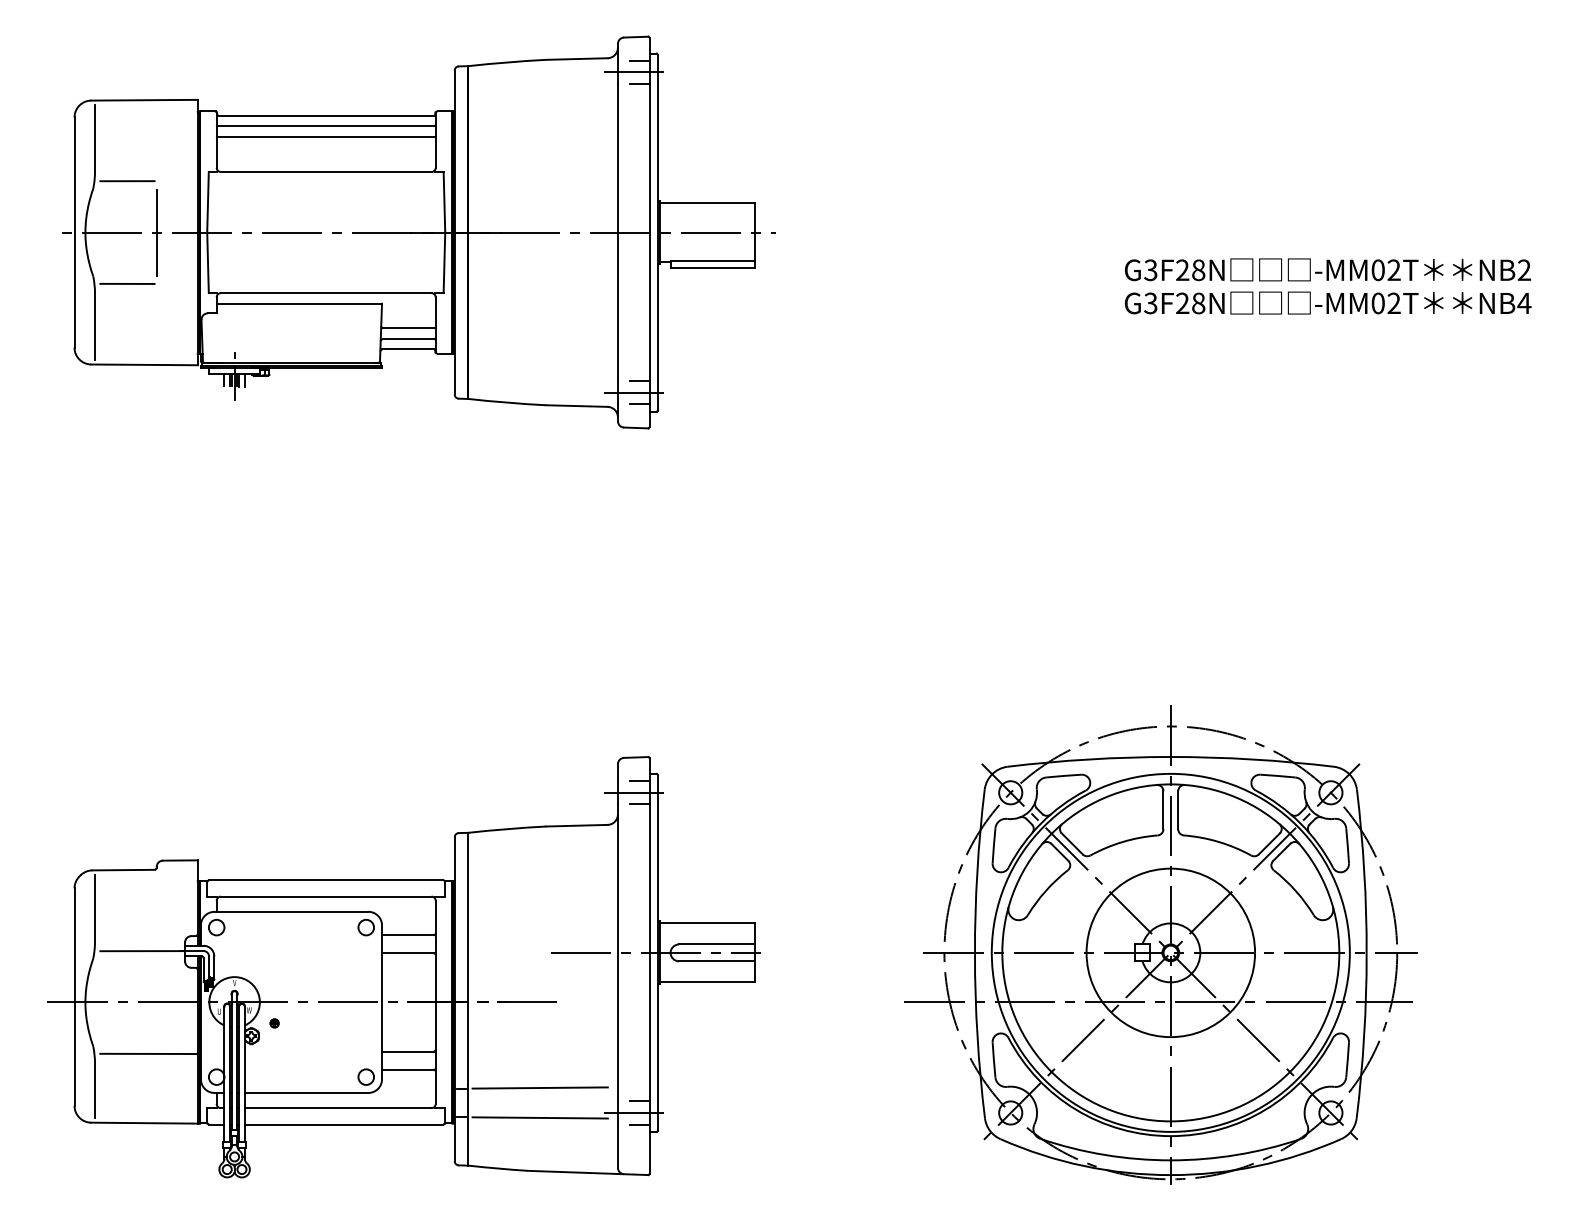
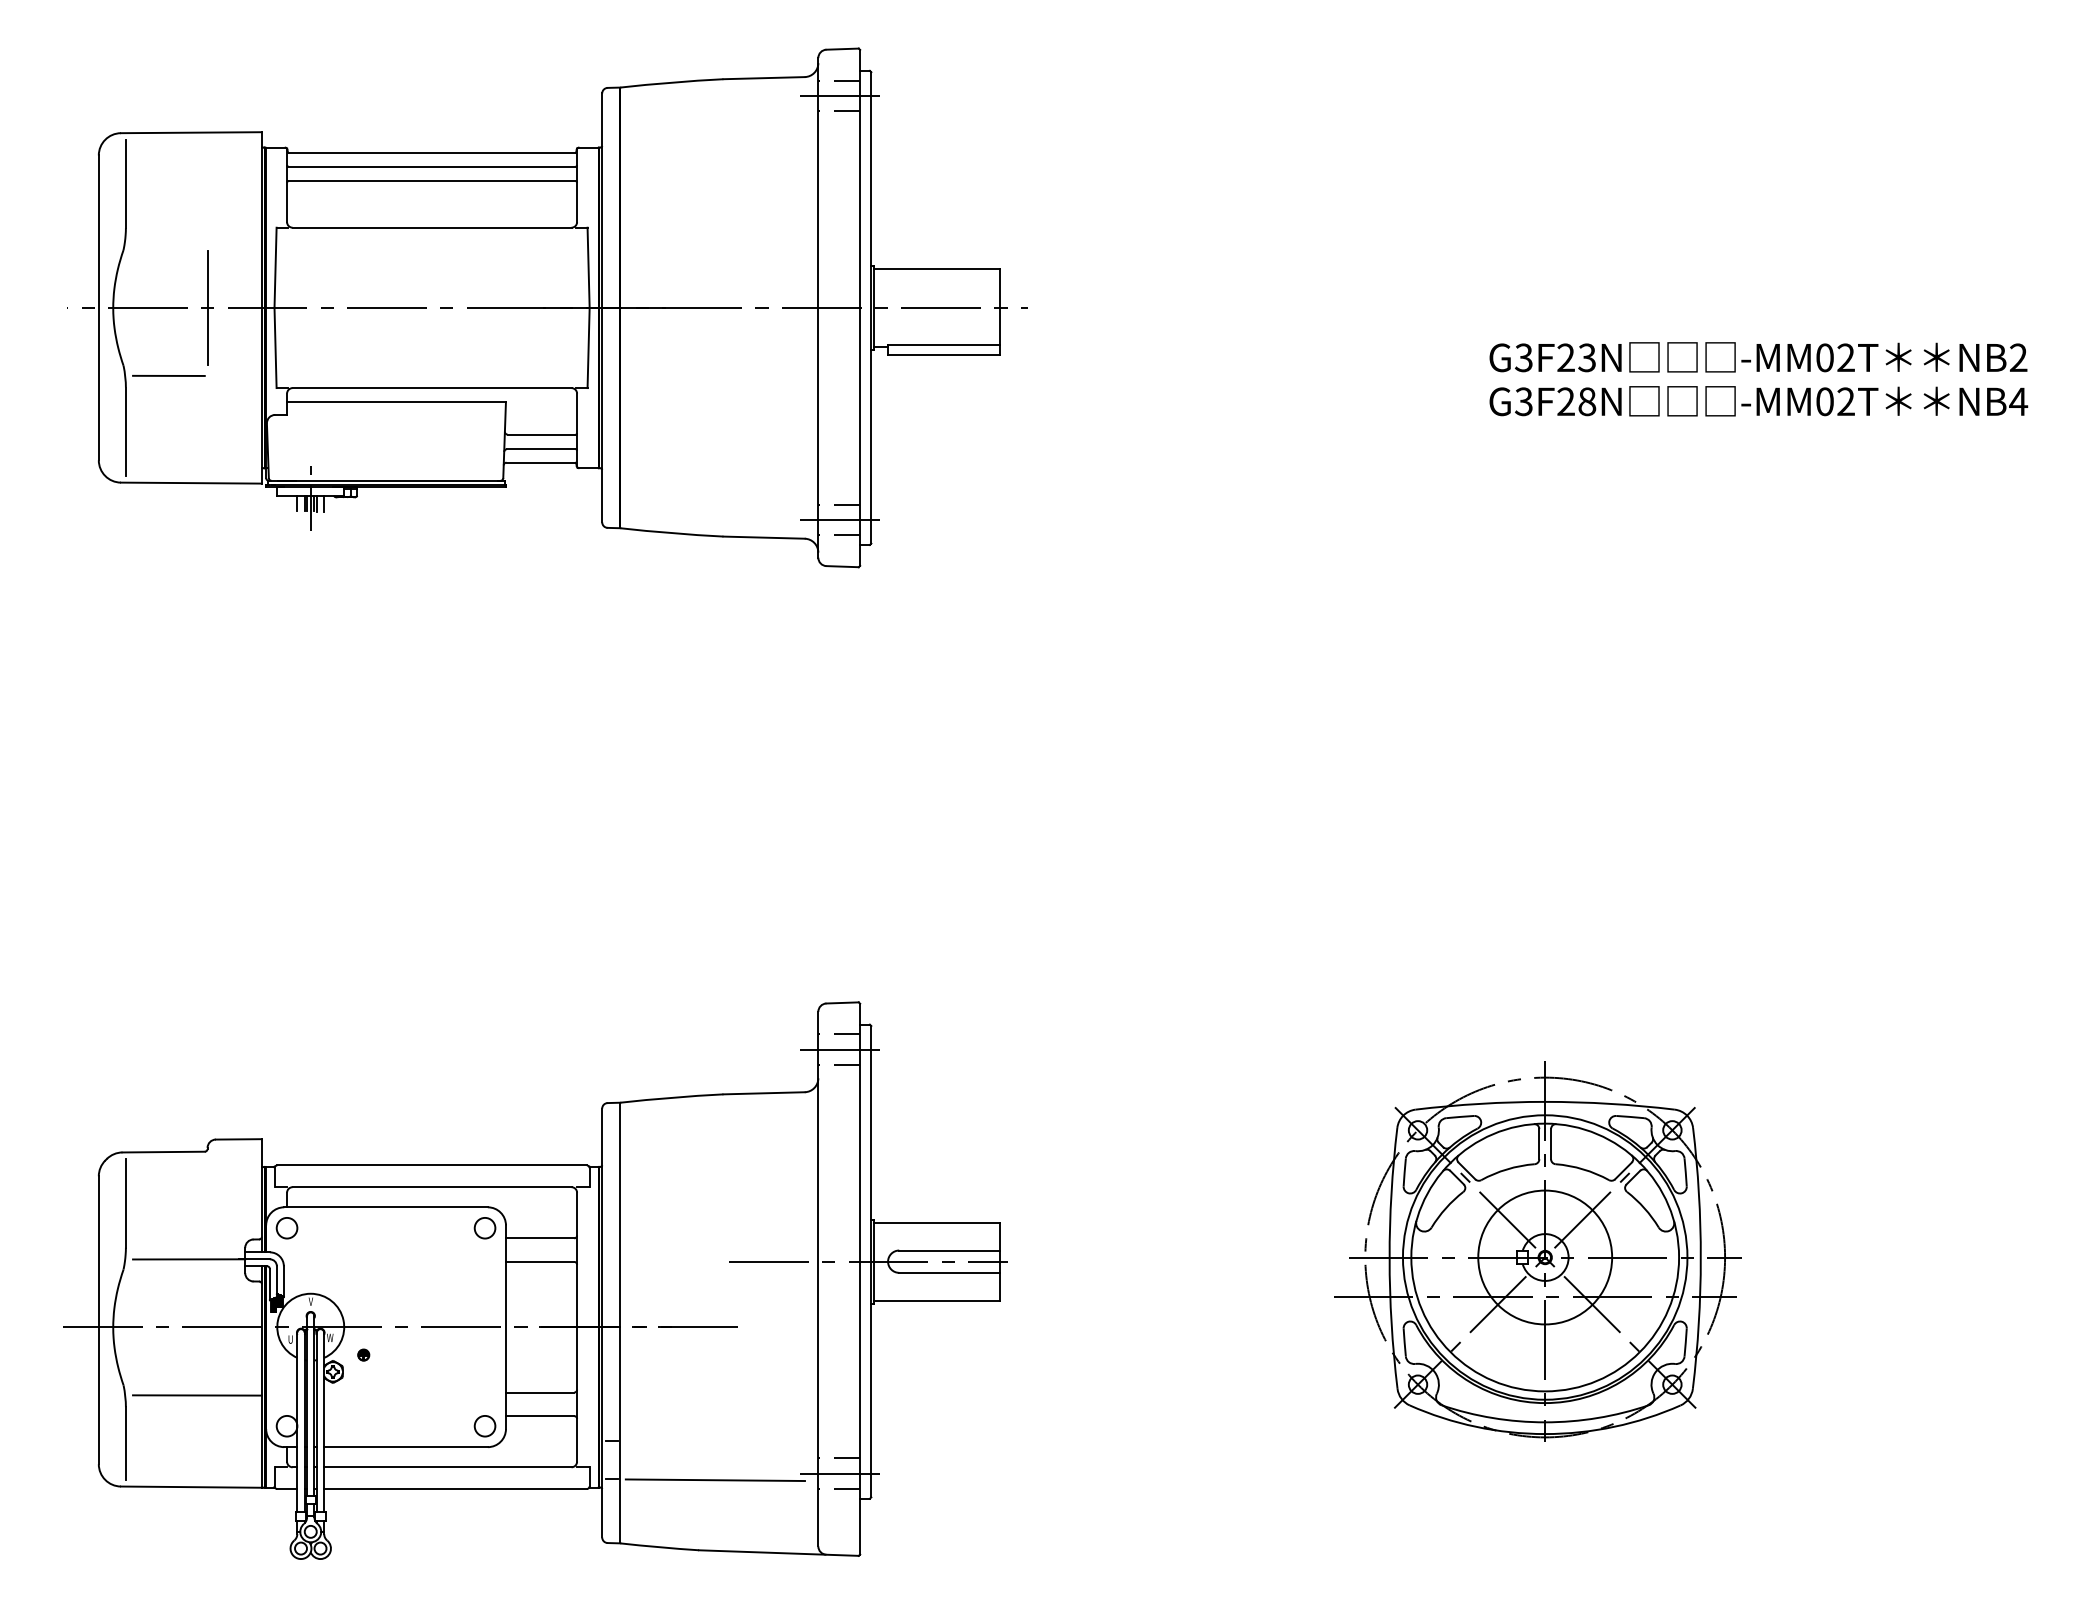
line: (127, 181) -> (168, 240), removed
text: (1198, 269) -> (1587, 356), G3F28N -> G3F23N
part: (1160, 944) -> (1536, 1250), size x0.6
line: (539, 1087) -> (714, 1439), removed

